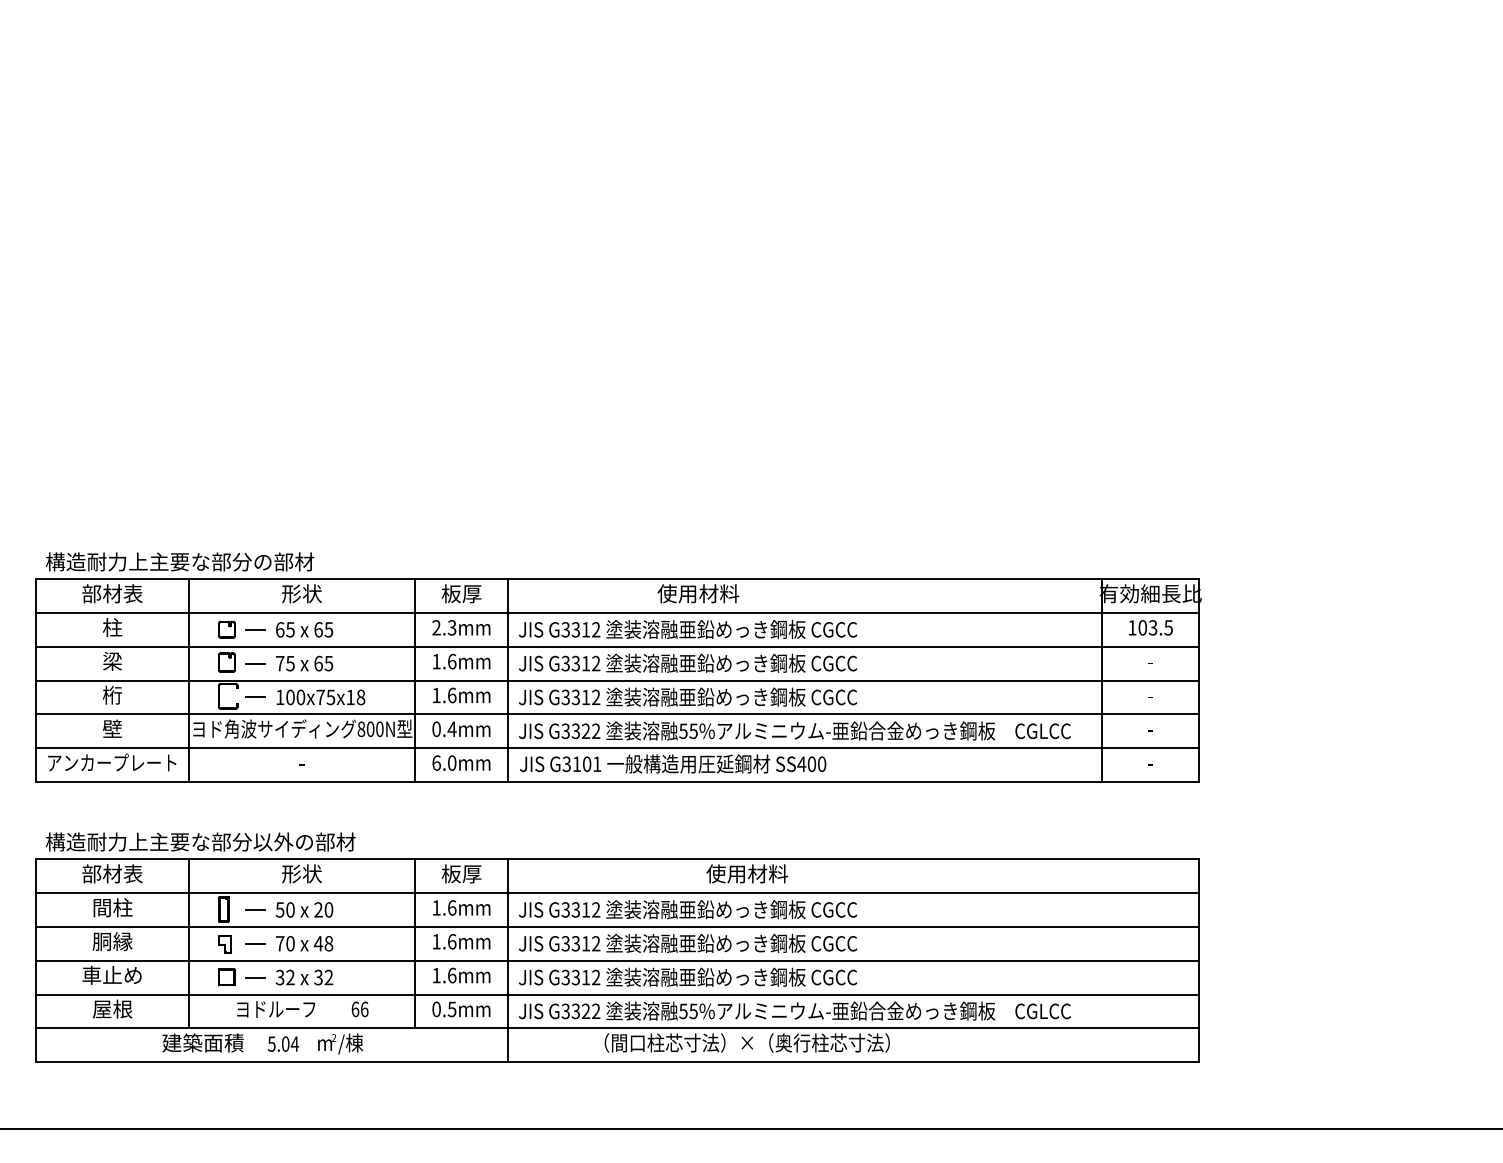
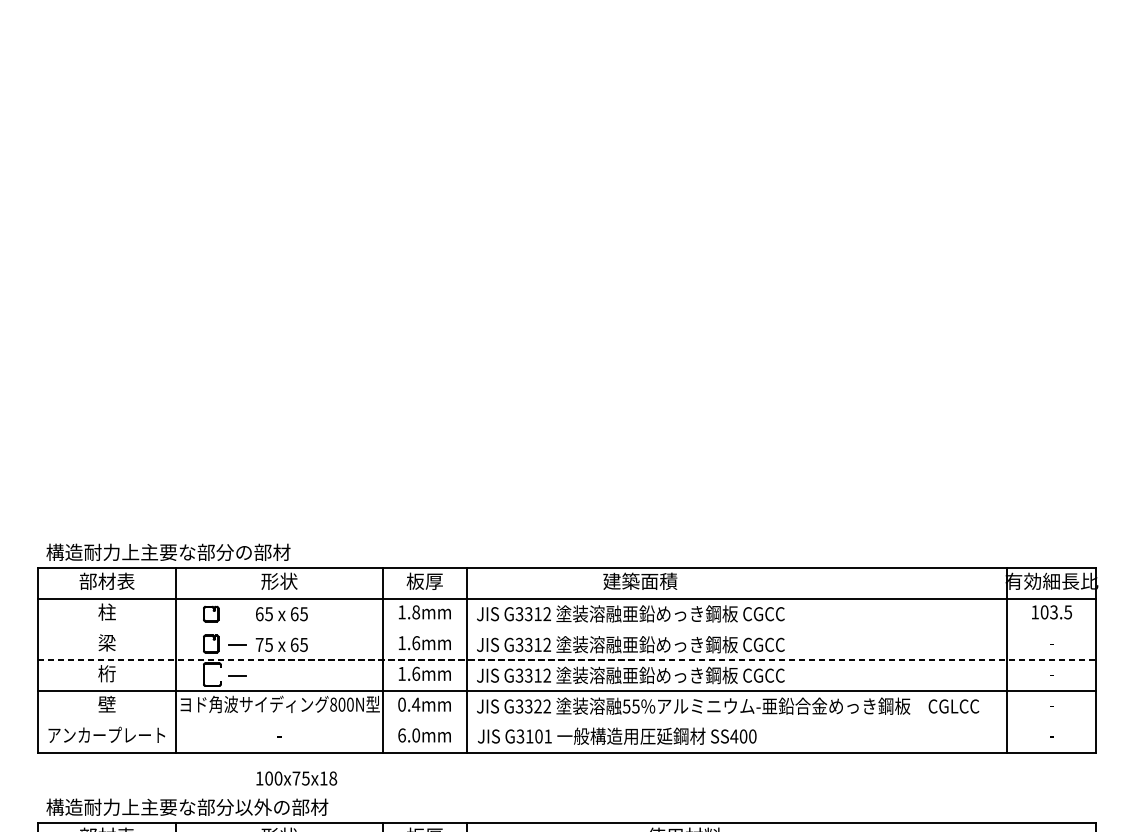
text: (698, 593) -> (640, 581), 使用材料 -> 建築面積
text: (444, 627) -> (409, 612), 2.3mm -> 1.8mm
line: (255, 629) -> (237, 613), removed
line: (617, 646) -> (566, 629), removed
line: (618, 680) -> (567, 660), solid -> dashed
text: (320, 697) -> (296, 778), moved
line: (617, 748) -> (566, 722), removed

